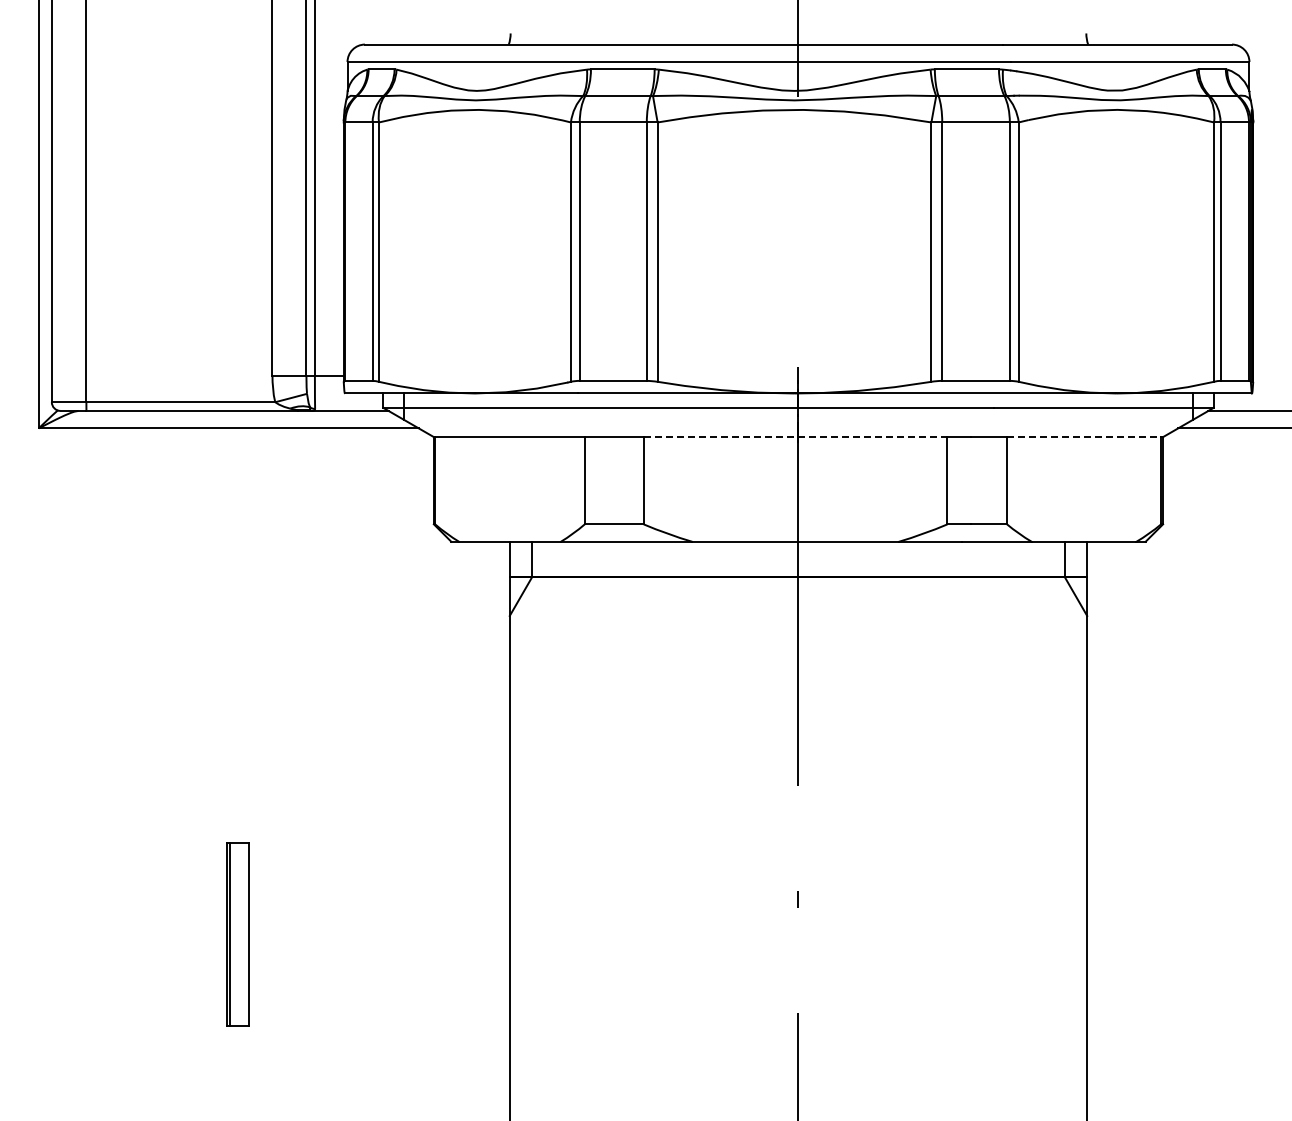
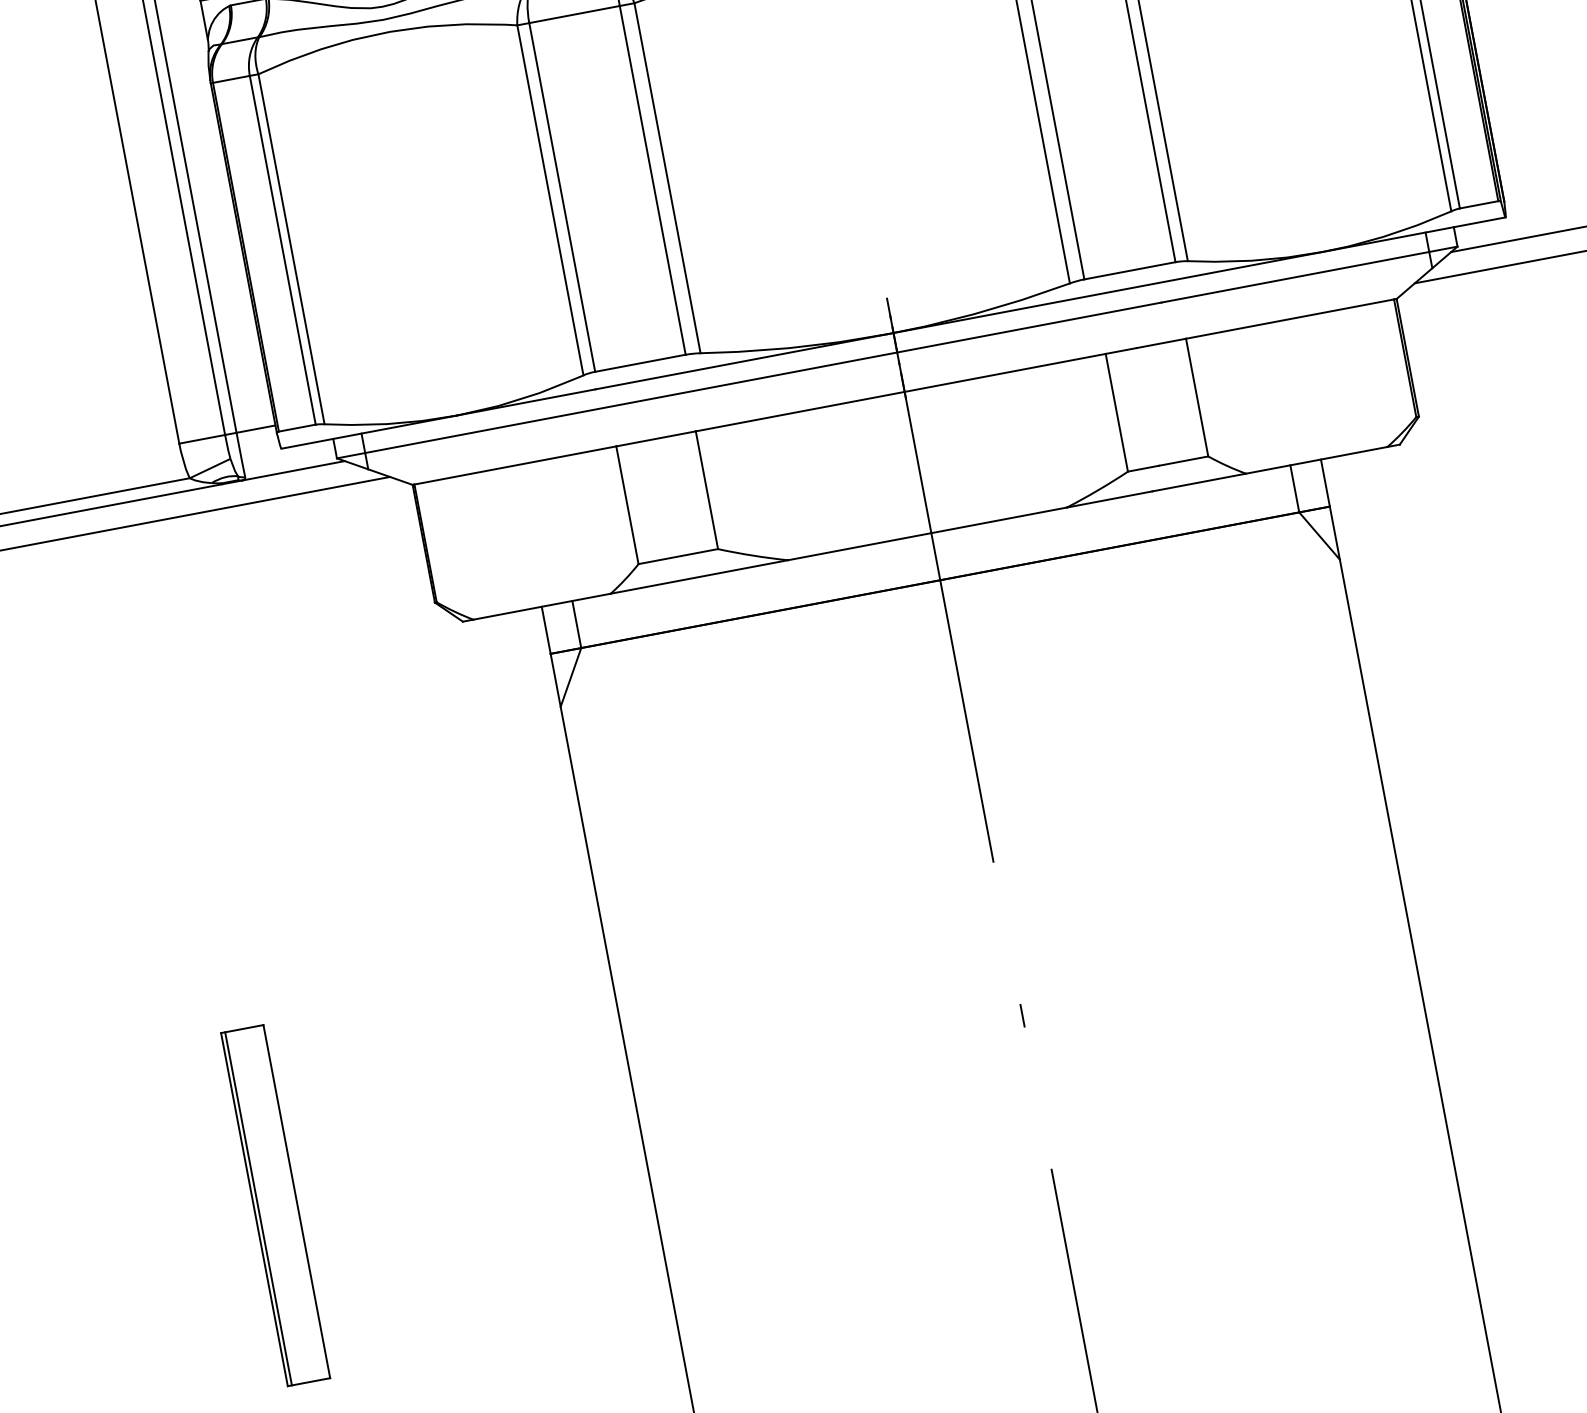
line: (795, 437) -> (900, 393), dashed -> solid
line: (1084, 437) -> (1290, 319), dashed -> solid
part: (238, 933) -> (275, 1204), size x1.43

